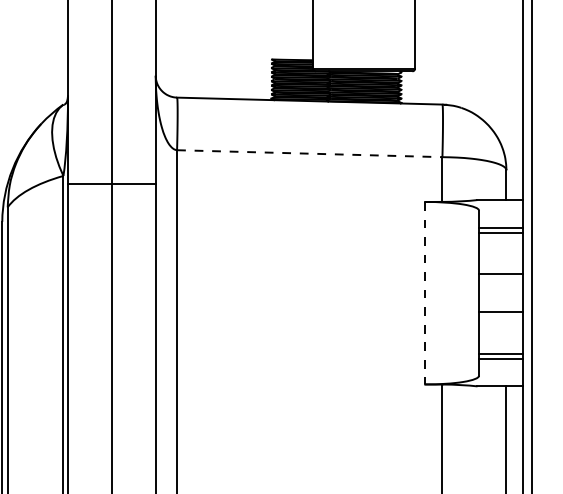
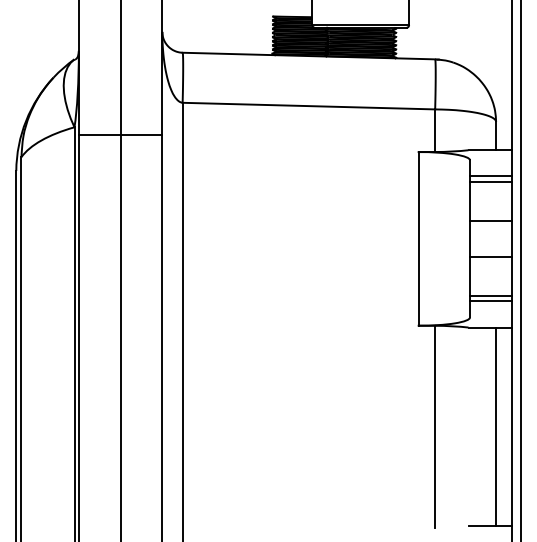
line: (310, 154) -> (309, 106), dashed -> solid
line: (424, 292) -> (418, 238), dashed -> solid

